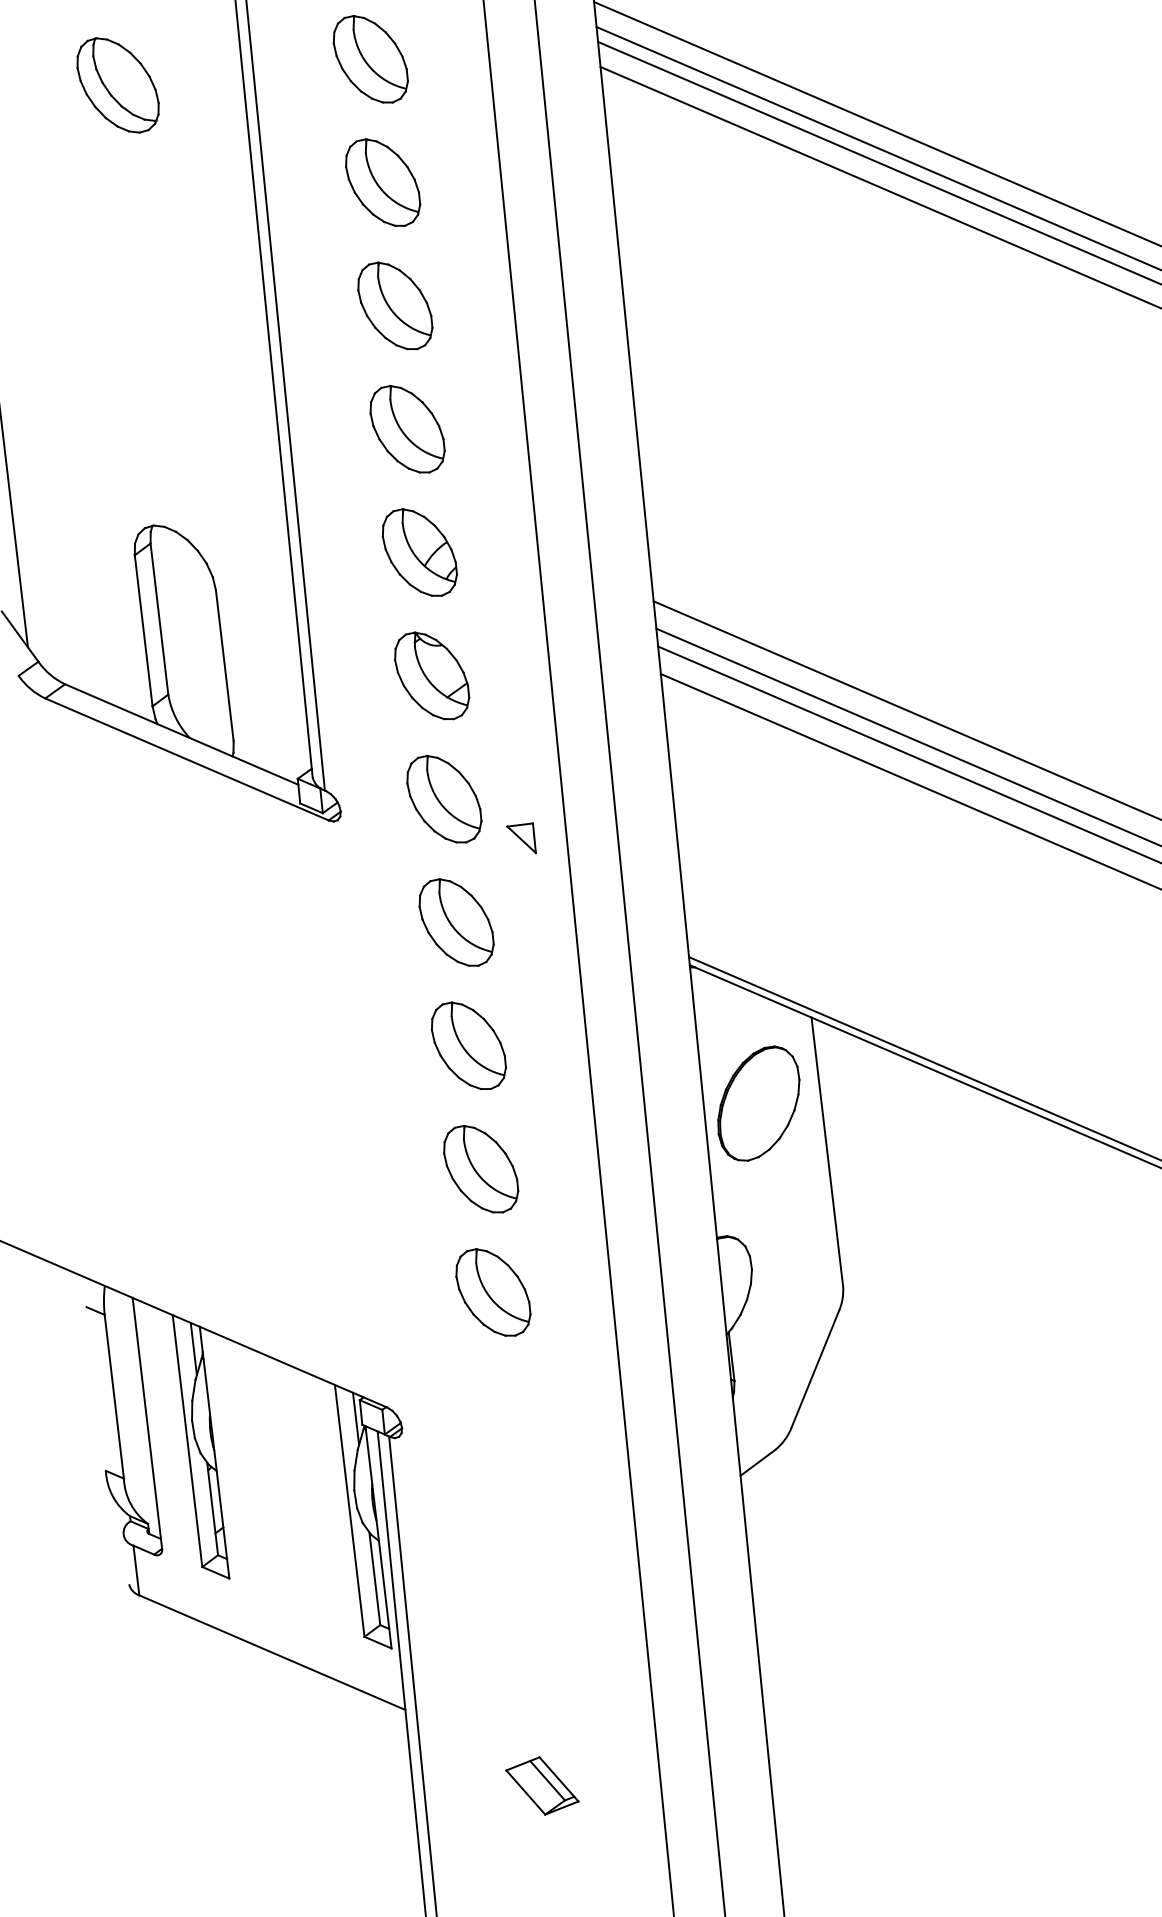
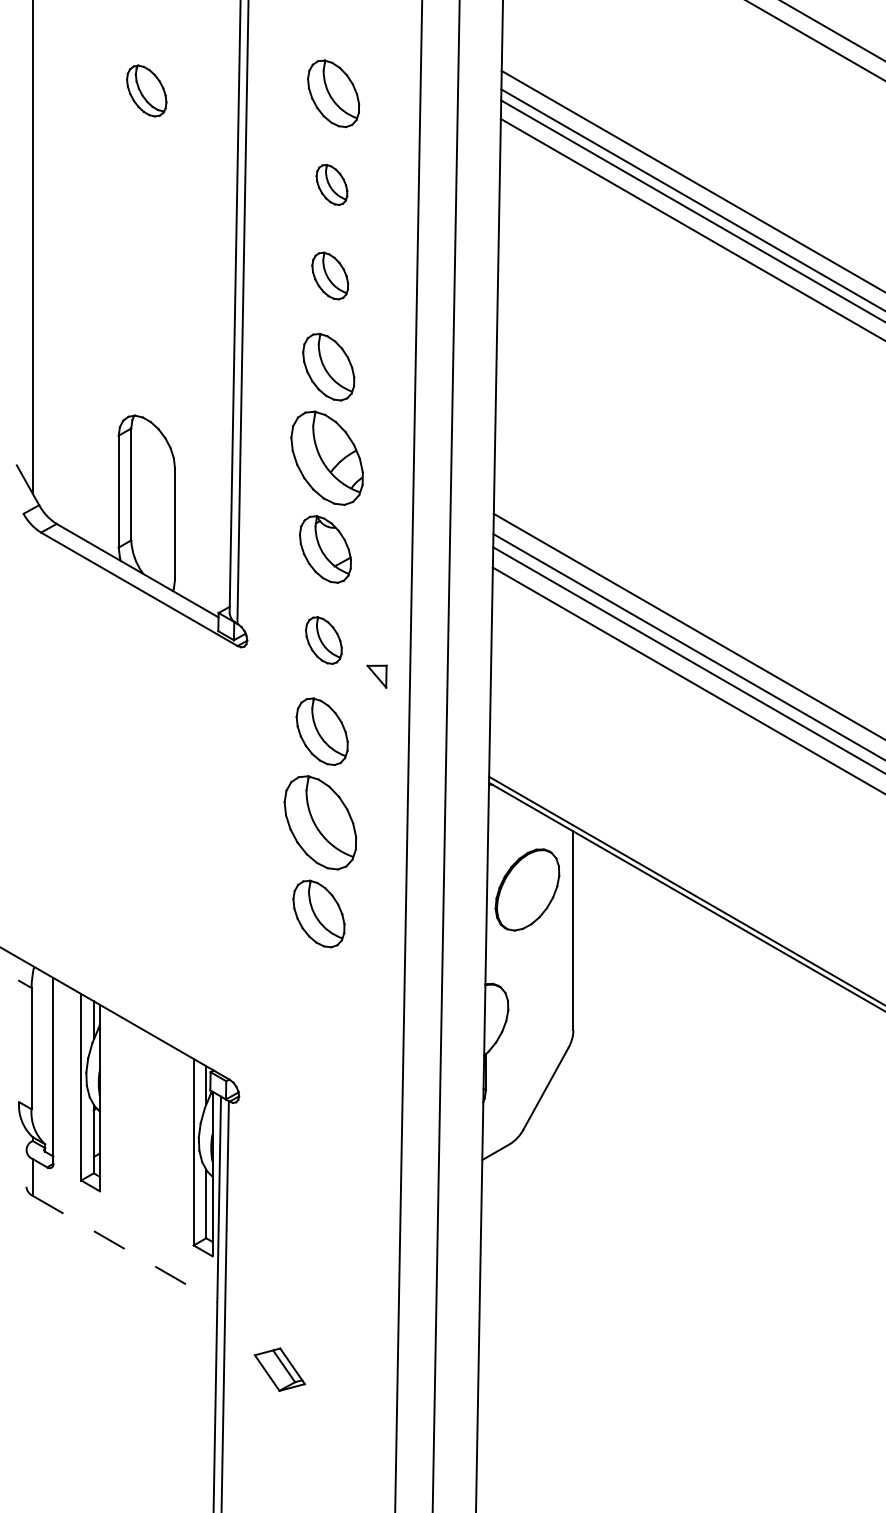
part: (117, 84) -> (146, 90), size x0.7
part: (382, 182) -> (331, 184), size x0.6
part: (393, 305) -> (329, 275), size x0.7
part: (418, 553) -> (326, 458), size x1.4
part: (443, 799) -> (323, 640), size x0.7
part: (468, 1045) -> (320, 822), size x1.4
part: (492, 1291) -> (316, 1004), removed
line: (272, 1653) -> (125, 1249), solid -> dashed
part: (541, 1785) -> (279, 1369), moved

